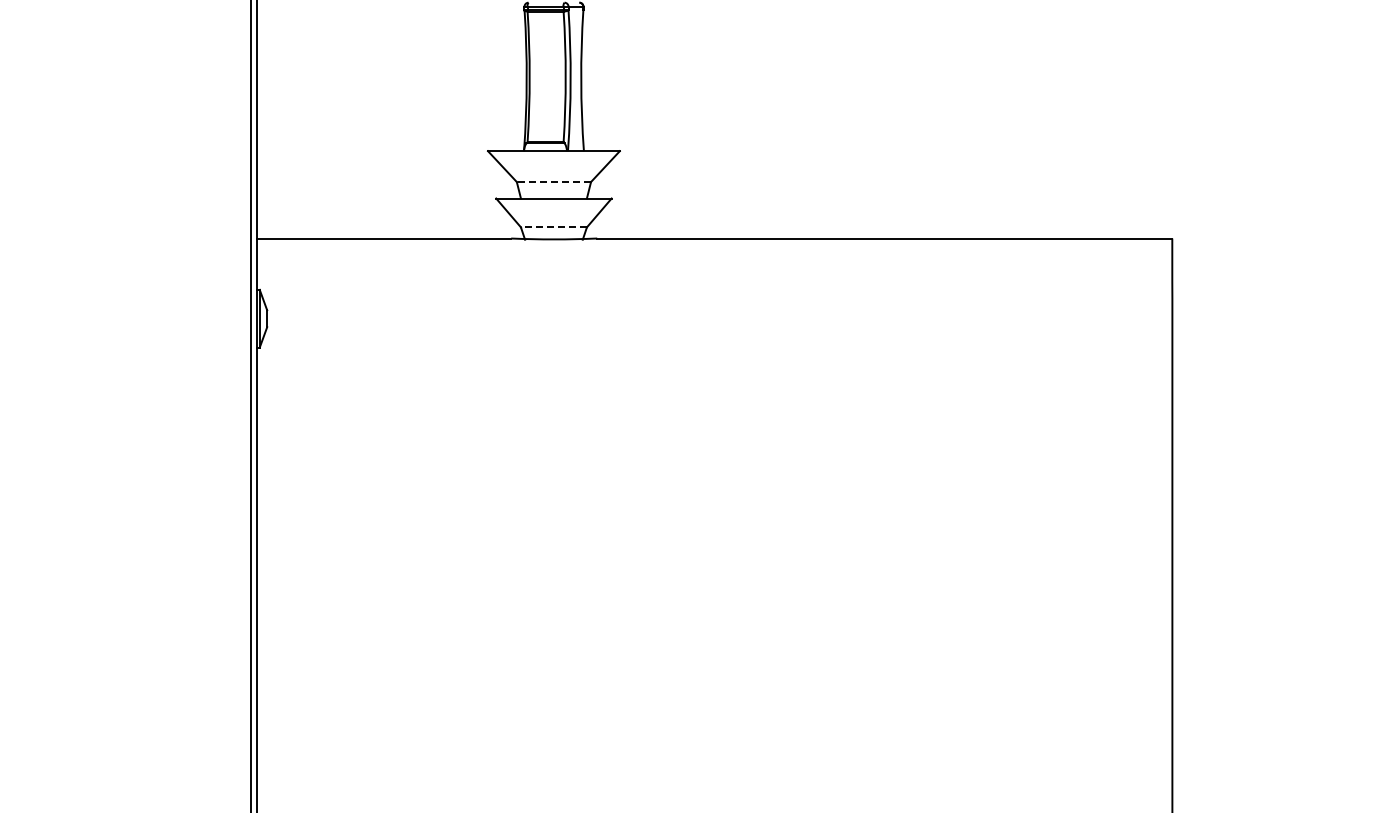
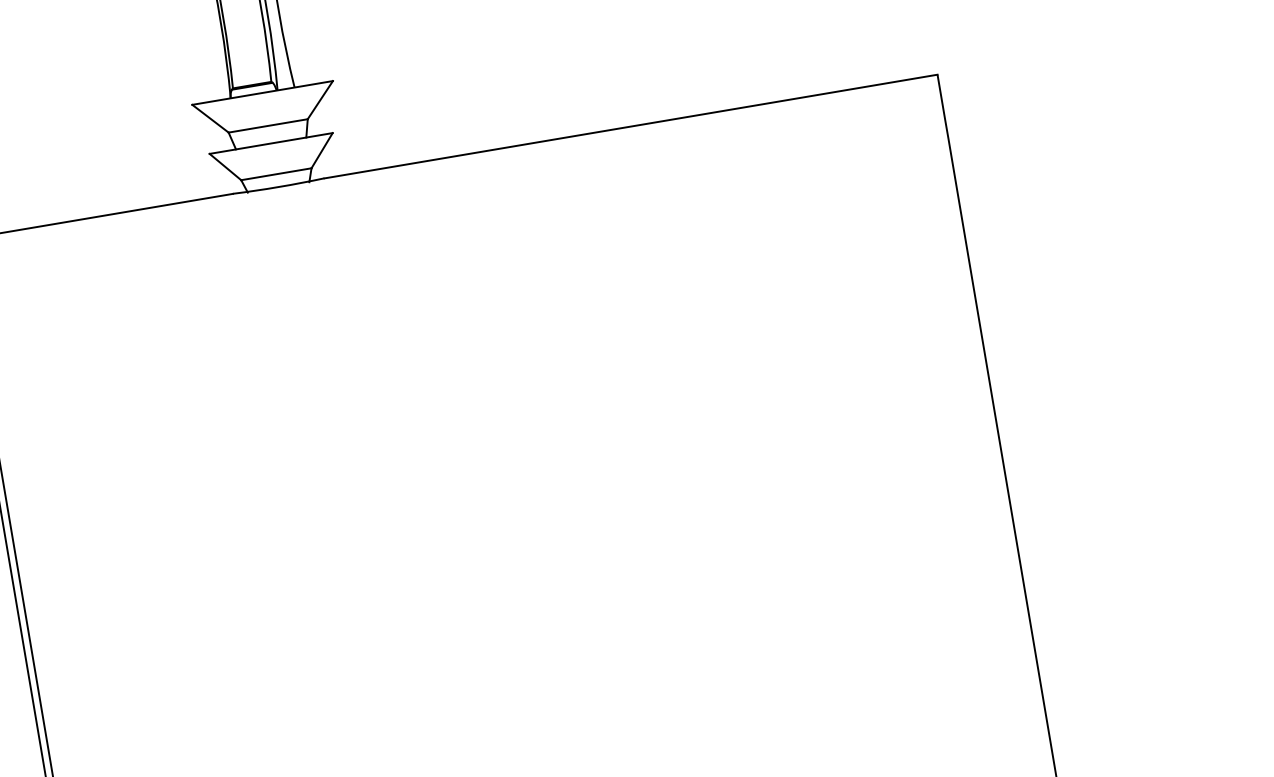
line: (553, 182) -> (267, 126), dashed -> solid
line: (553, 227) -> (275, 174), dashed -> solid

